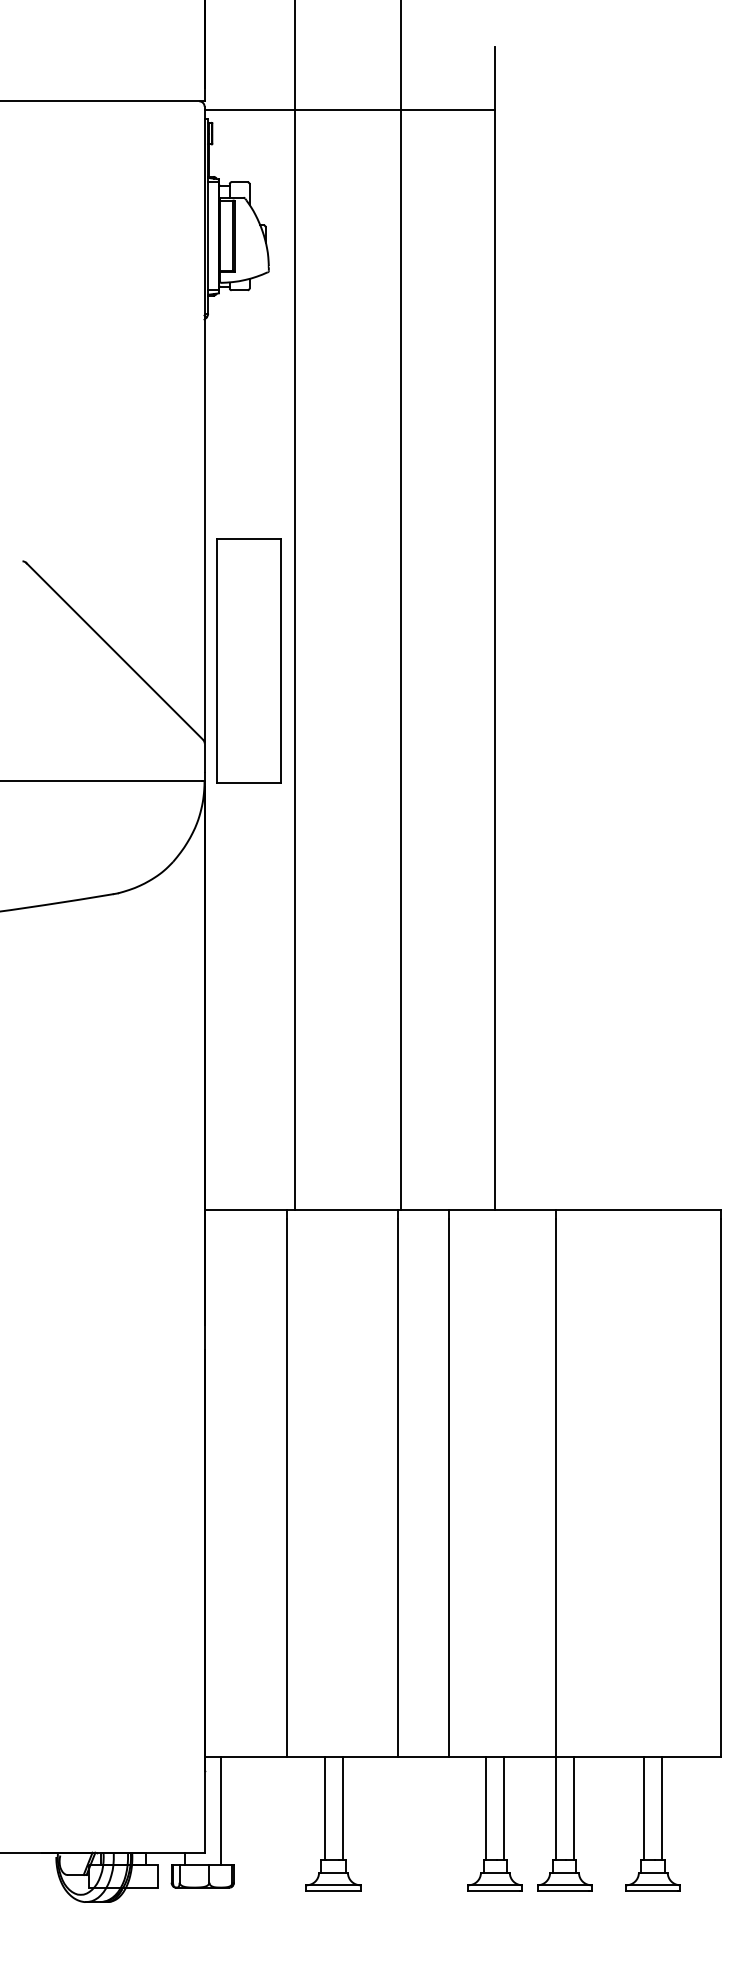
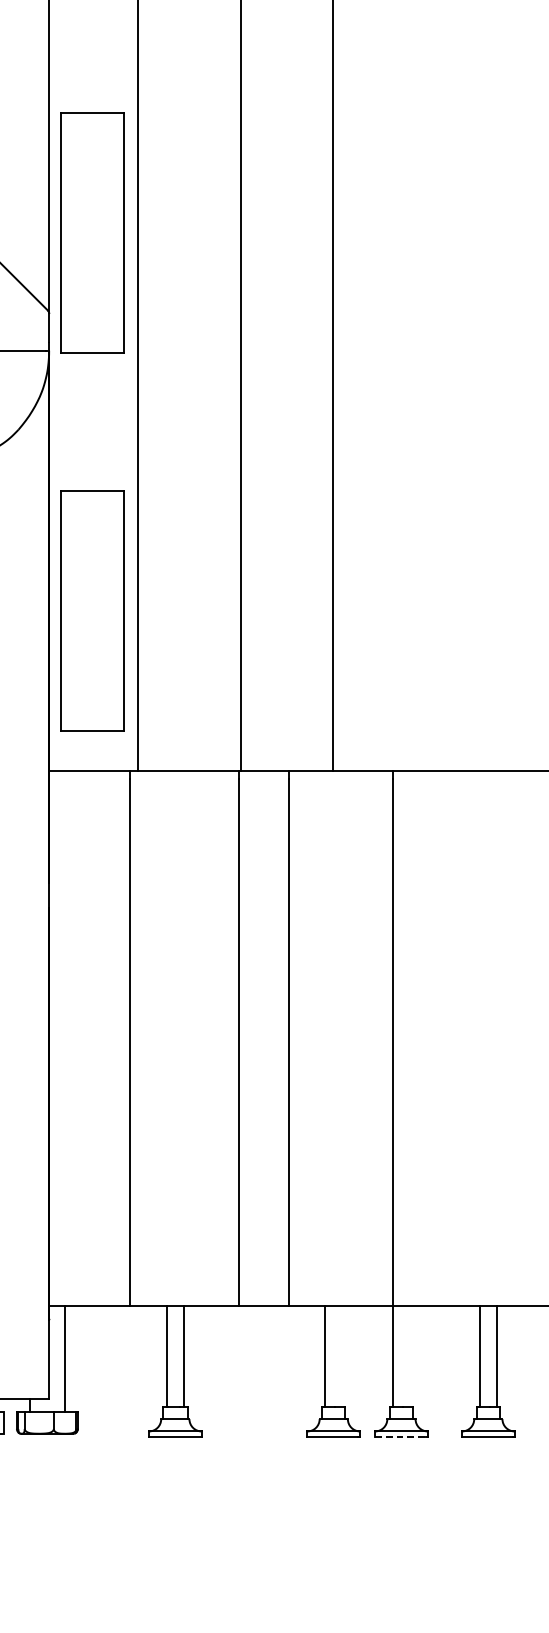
part: (248, 1046) -> (92, 610), added
line: (504, 1808) -> (342, 1356), removed
line: (573, 1808) -> (410, 1356), removed
line: (563, 1890) -> (400, 1436), solid -> dashed

